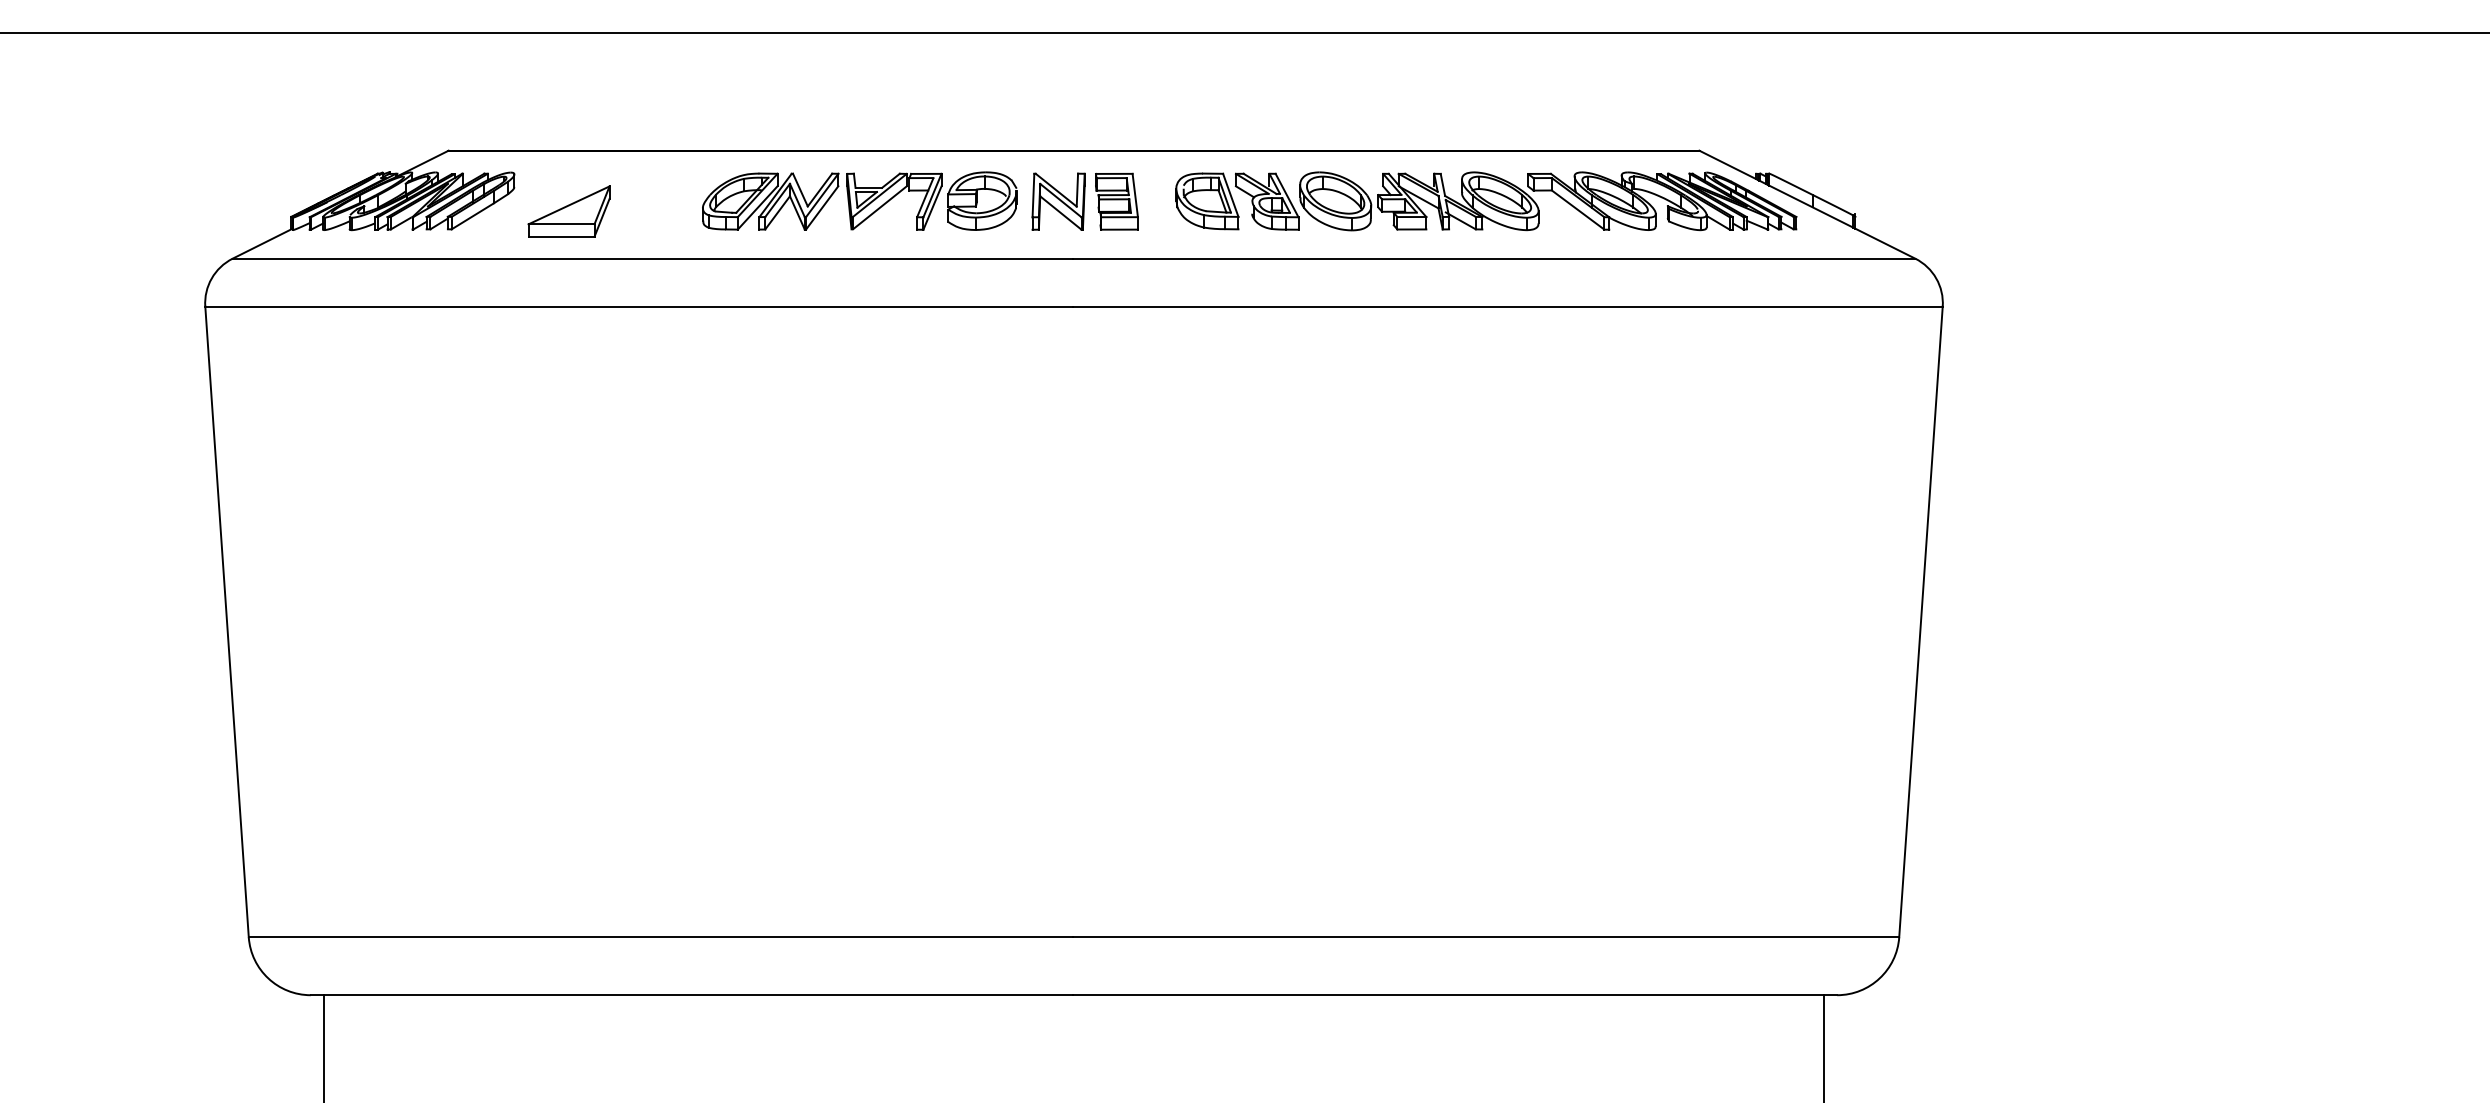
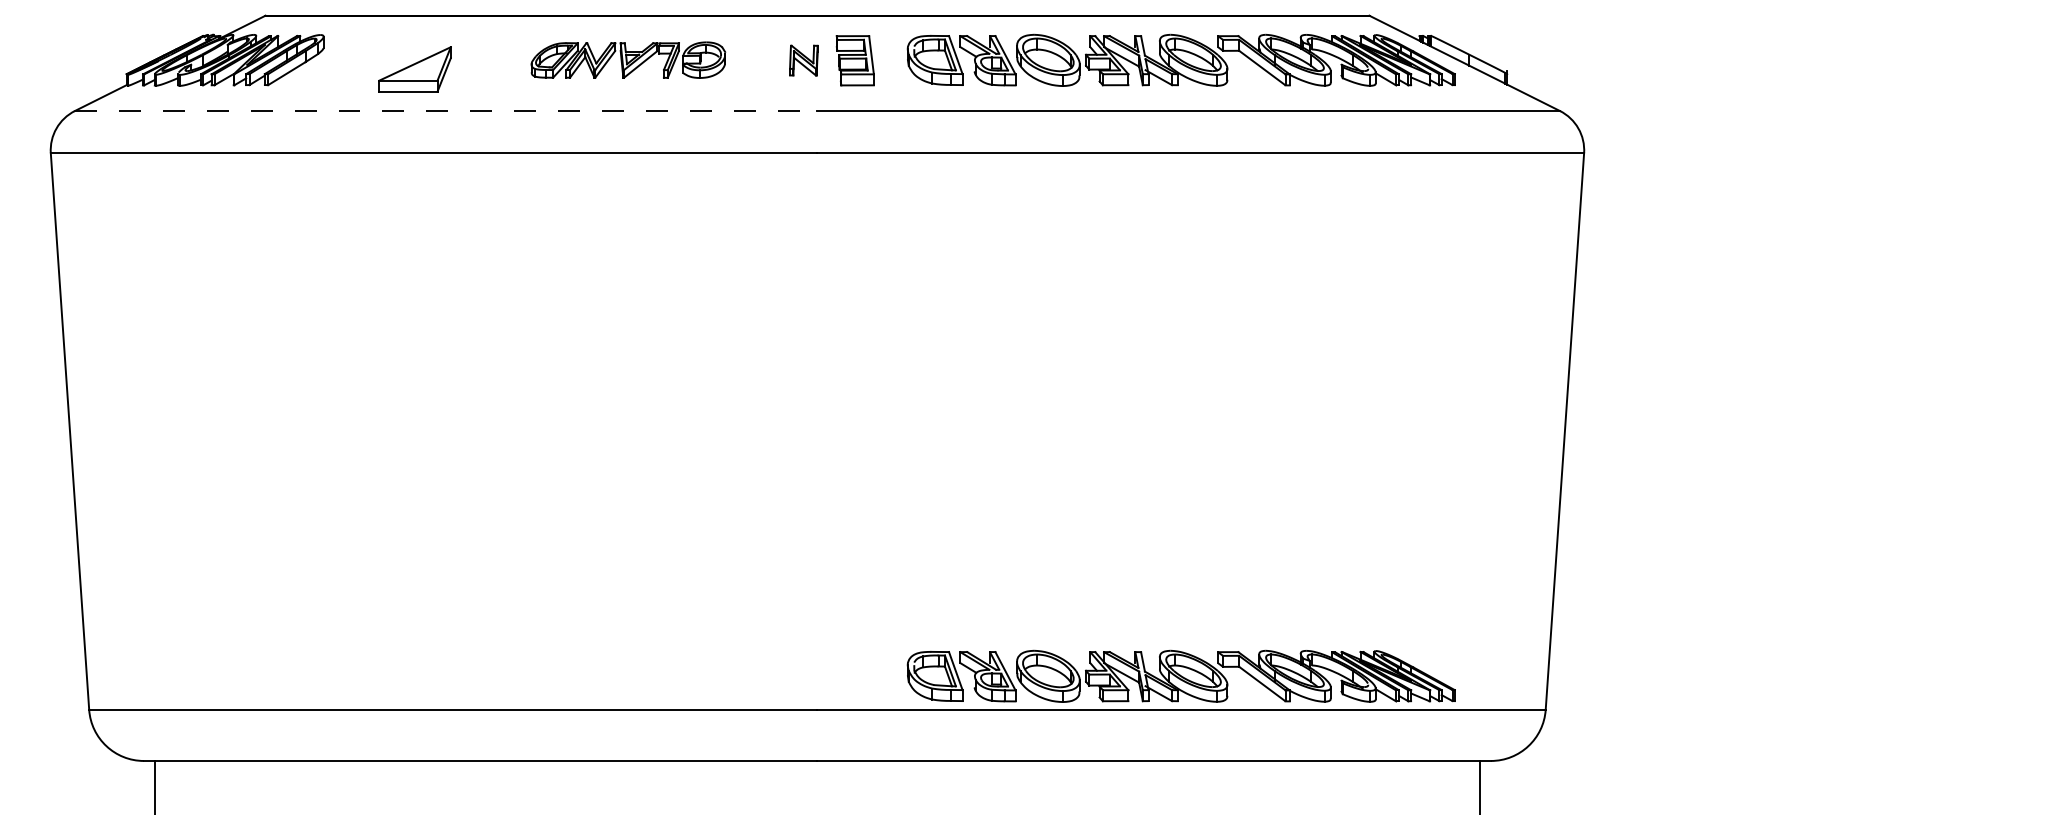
part: (859, 200) -> (628, 59), size x0.7
part: (1058, 201) -> (803, 60), size x0.6
part: (568, 211) -> (414, 69), moved
line: (653, 258) -> (446, 110), solid -> dashed
part: (1486, 899) -> (1181, 676), added

